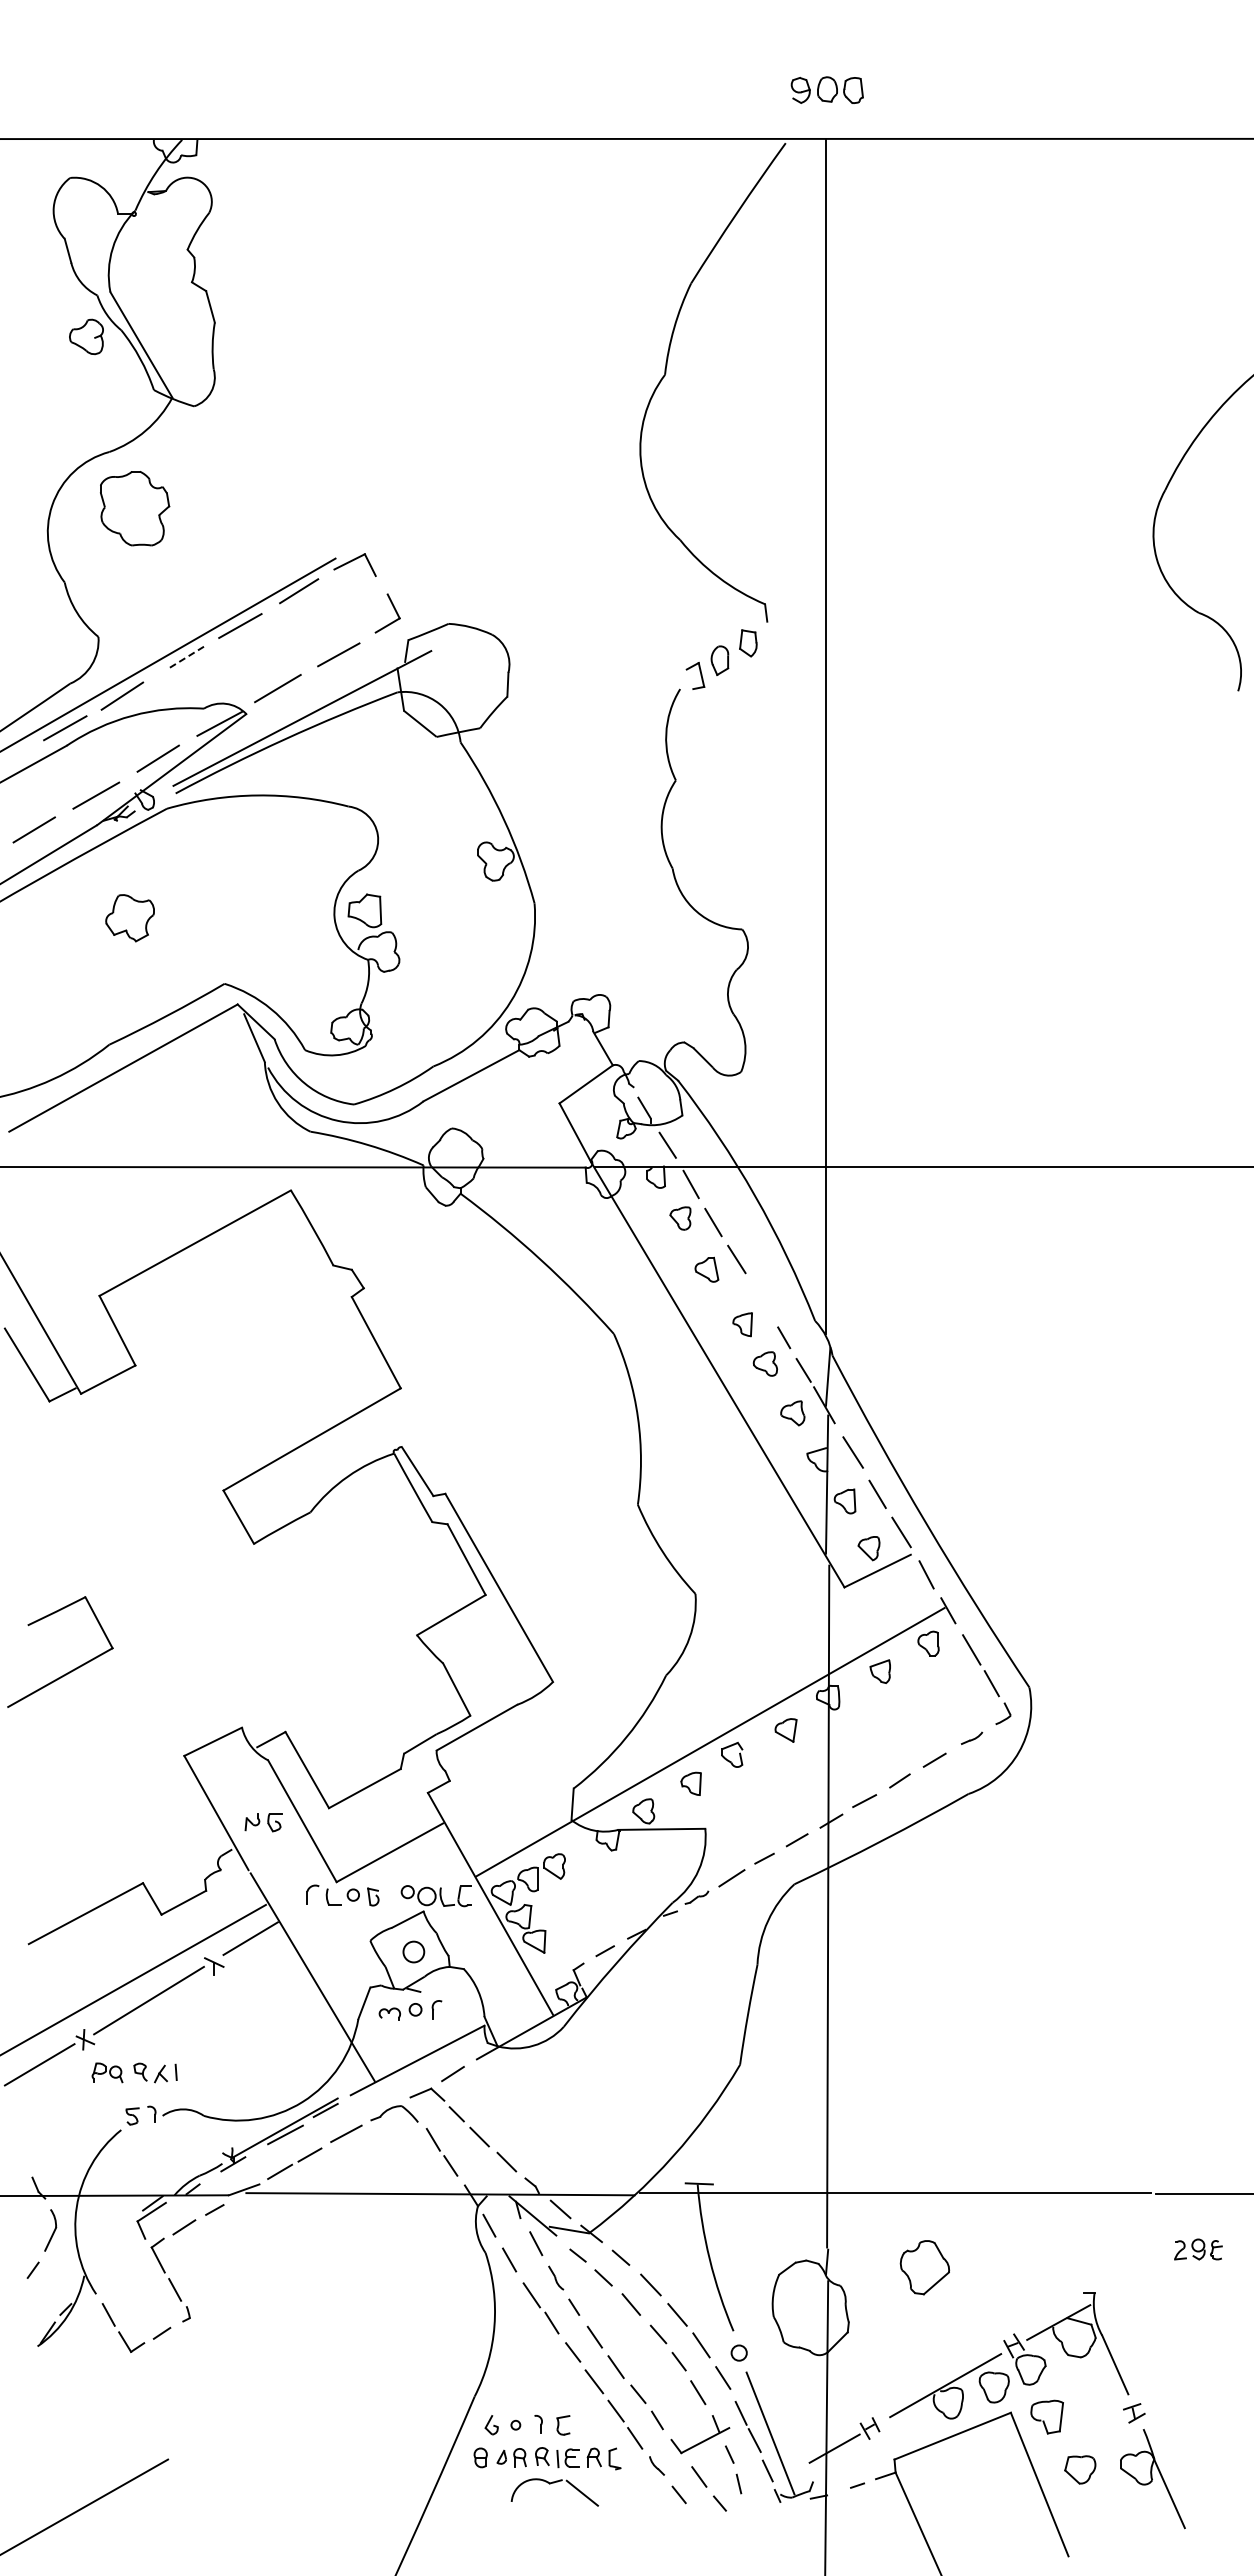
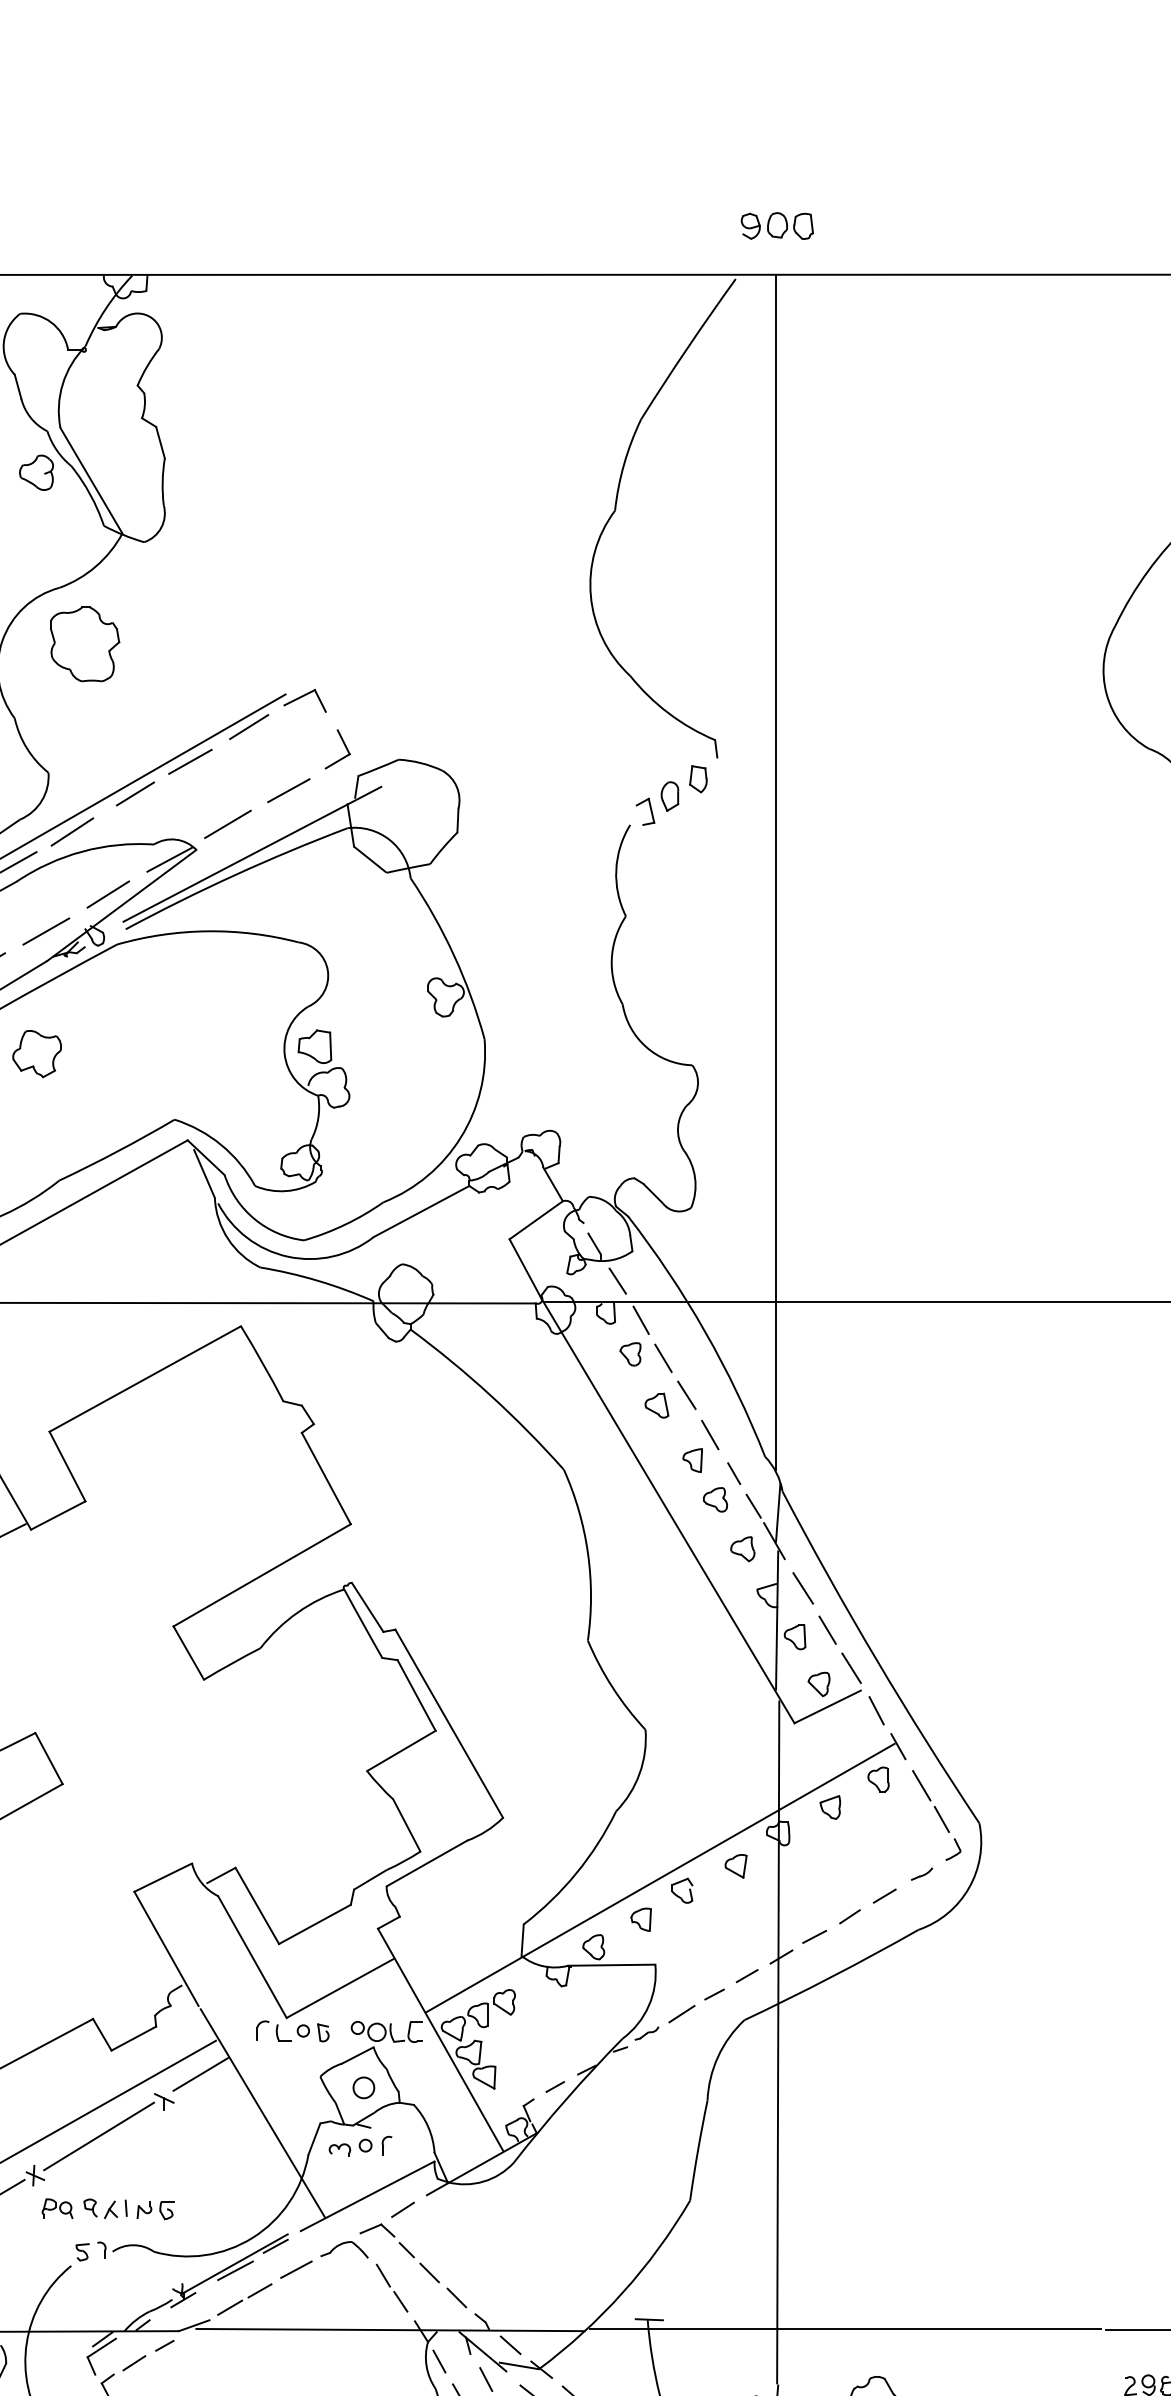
line: (185, 658) -> (135, 794), dashed -> solid
part: (129, 918) -> (36, 1054), moved
line: (760, 1299) -> (710, 1435), added
part: (263, 1822) -> (155, 2210), moved

